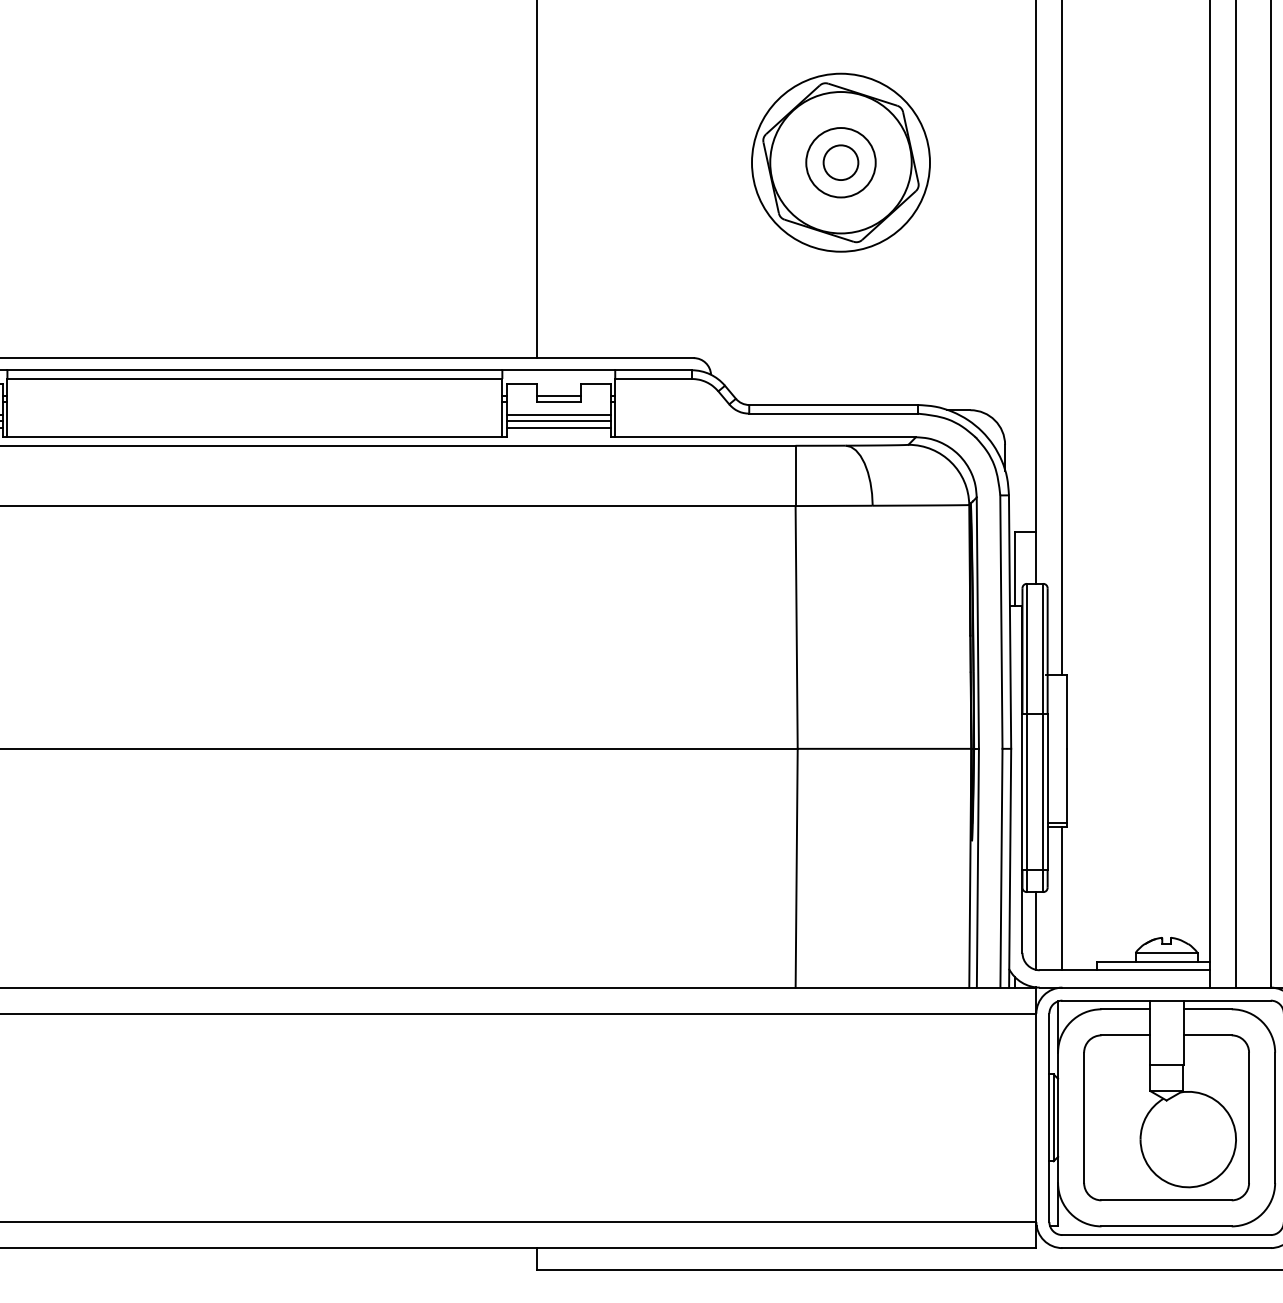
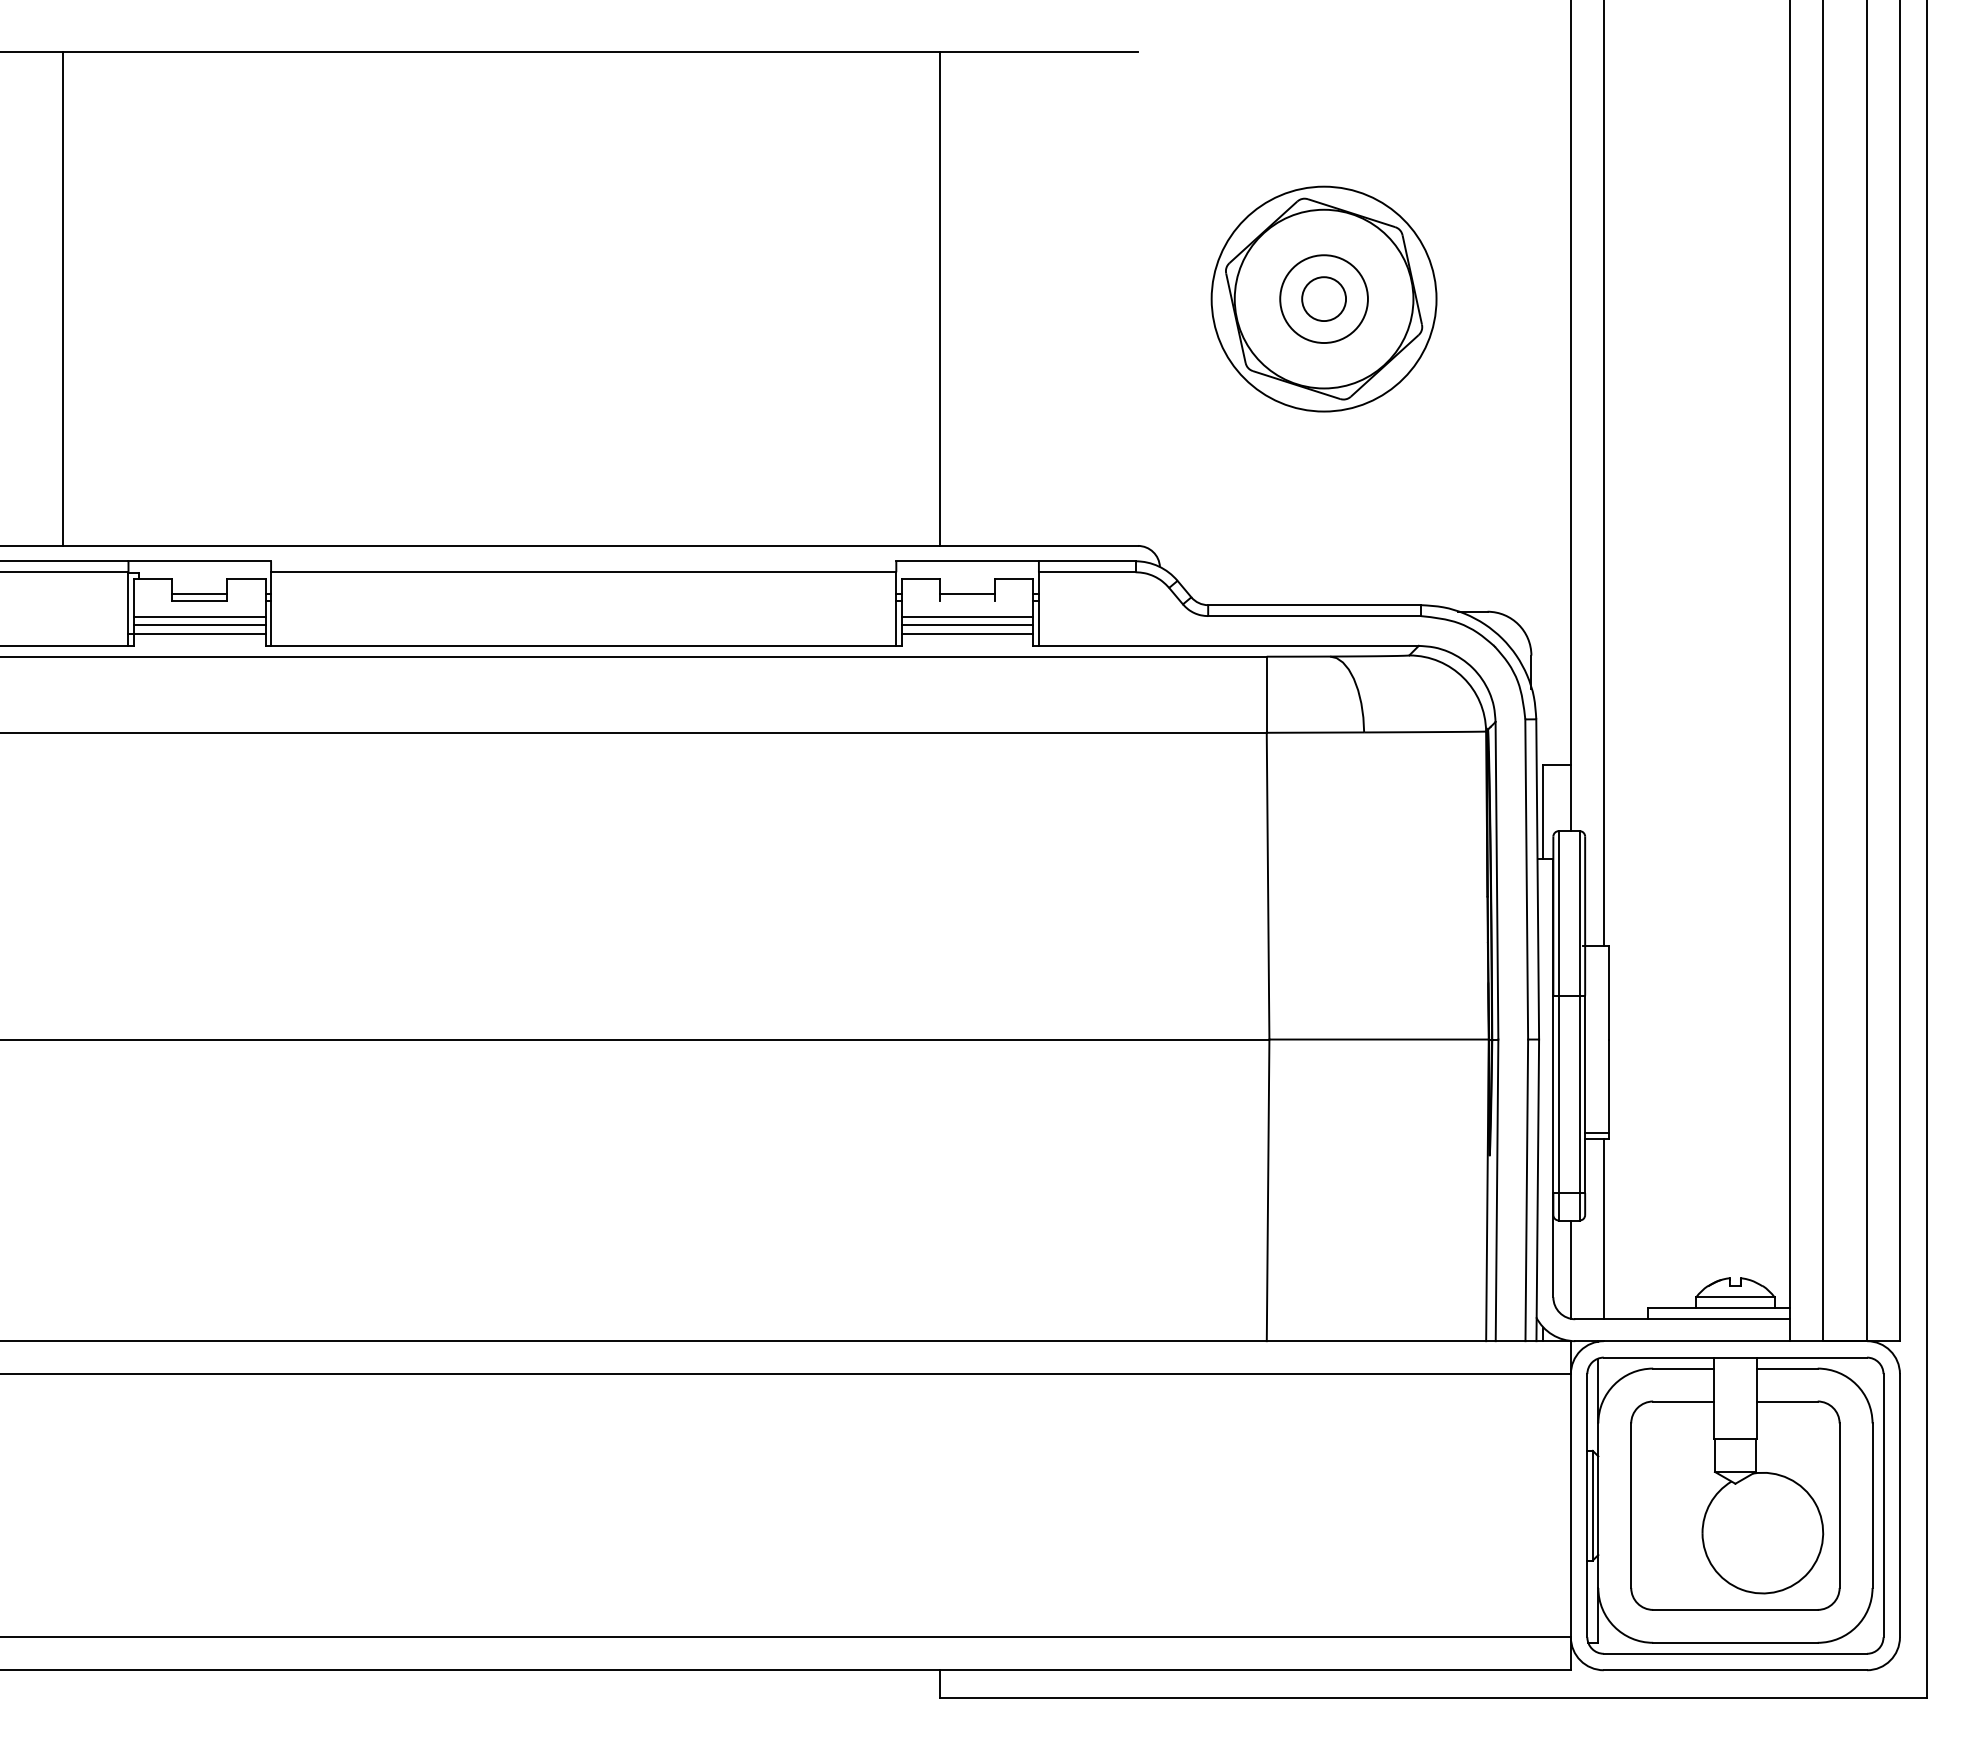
line: (254, 370) -> (583, 561), removed
line: (558, 401) -> (967, 600), removed

